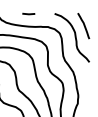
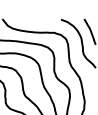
line: (28, 13) -> (34, 19), removed

